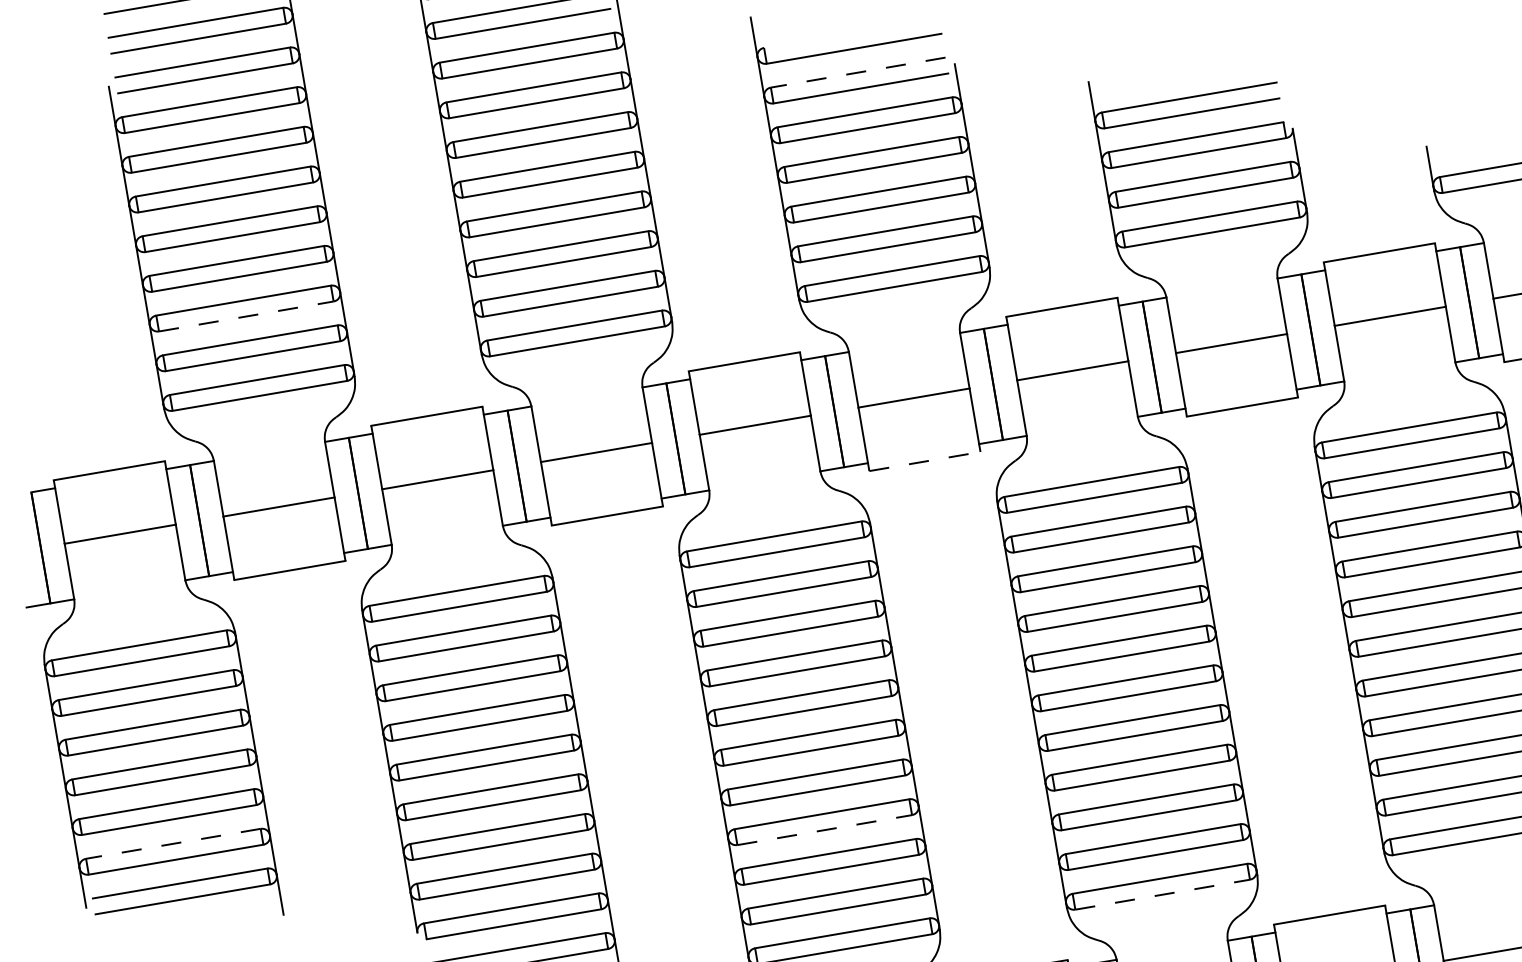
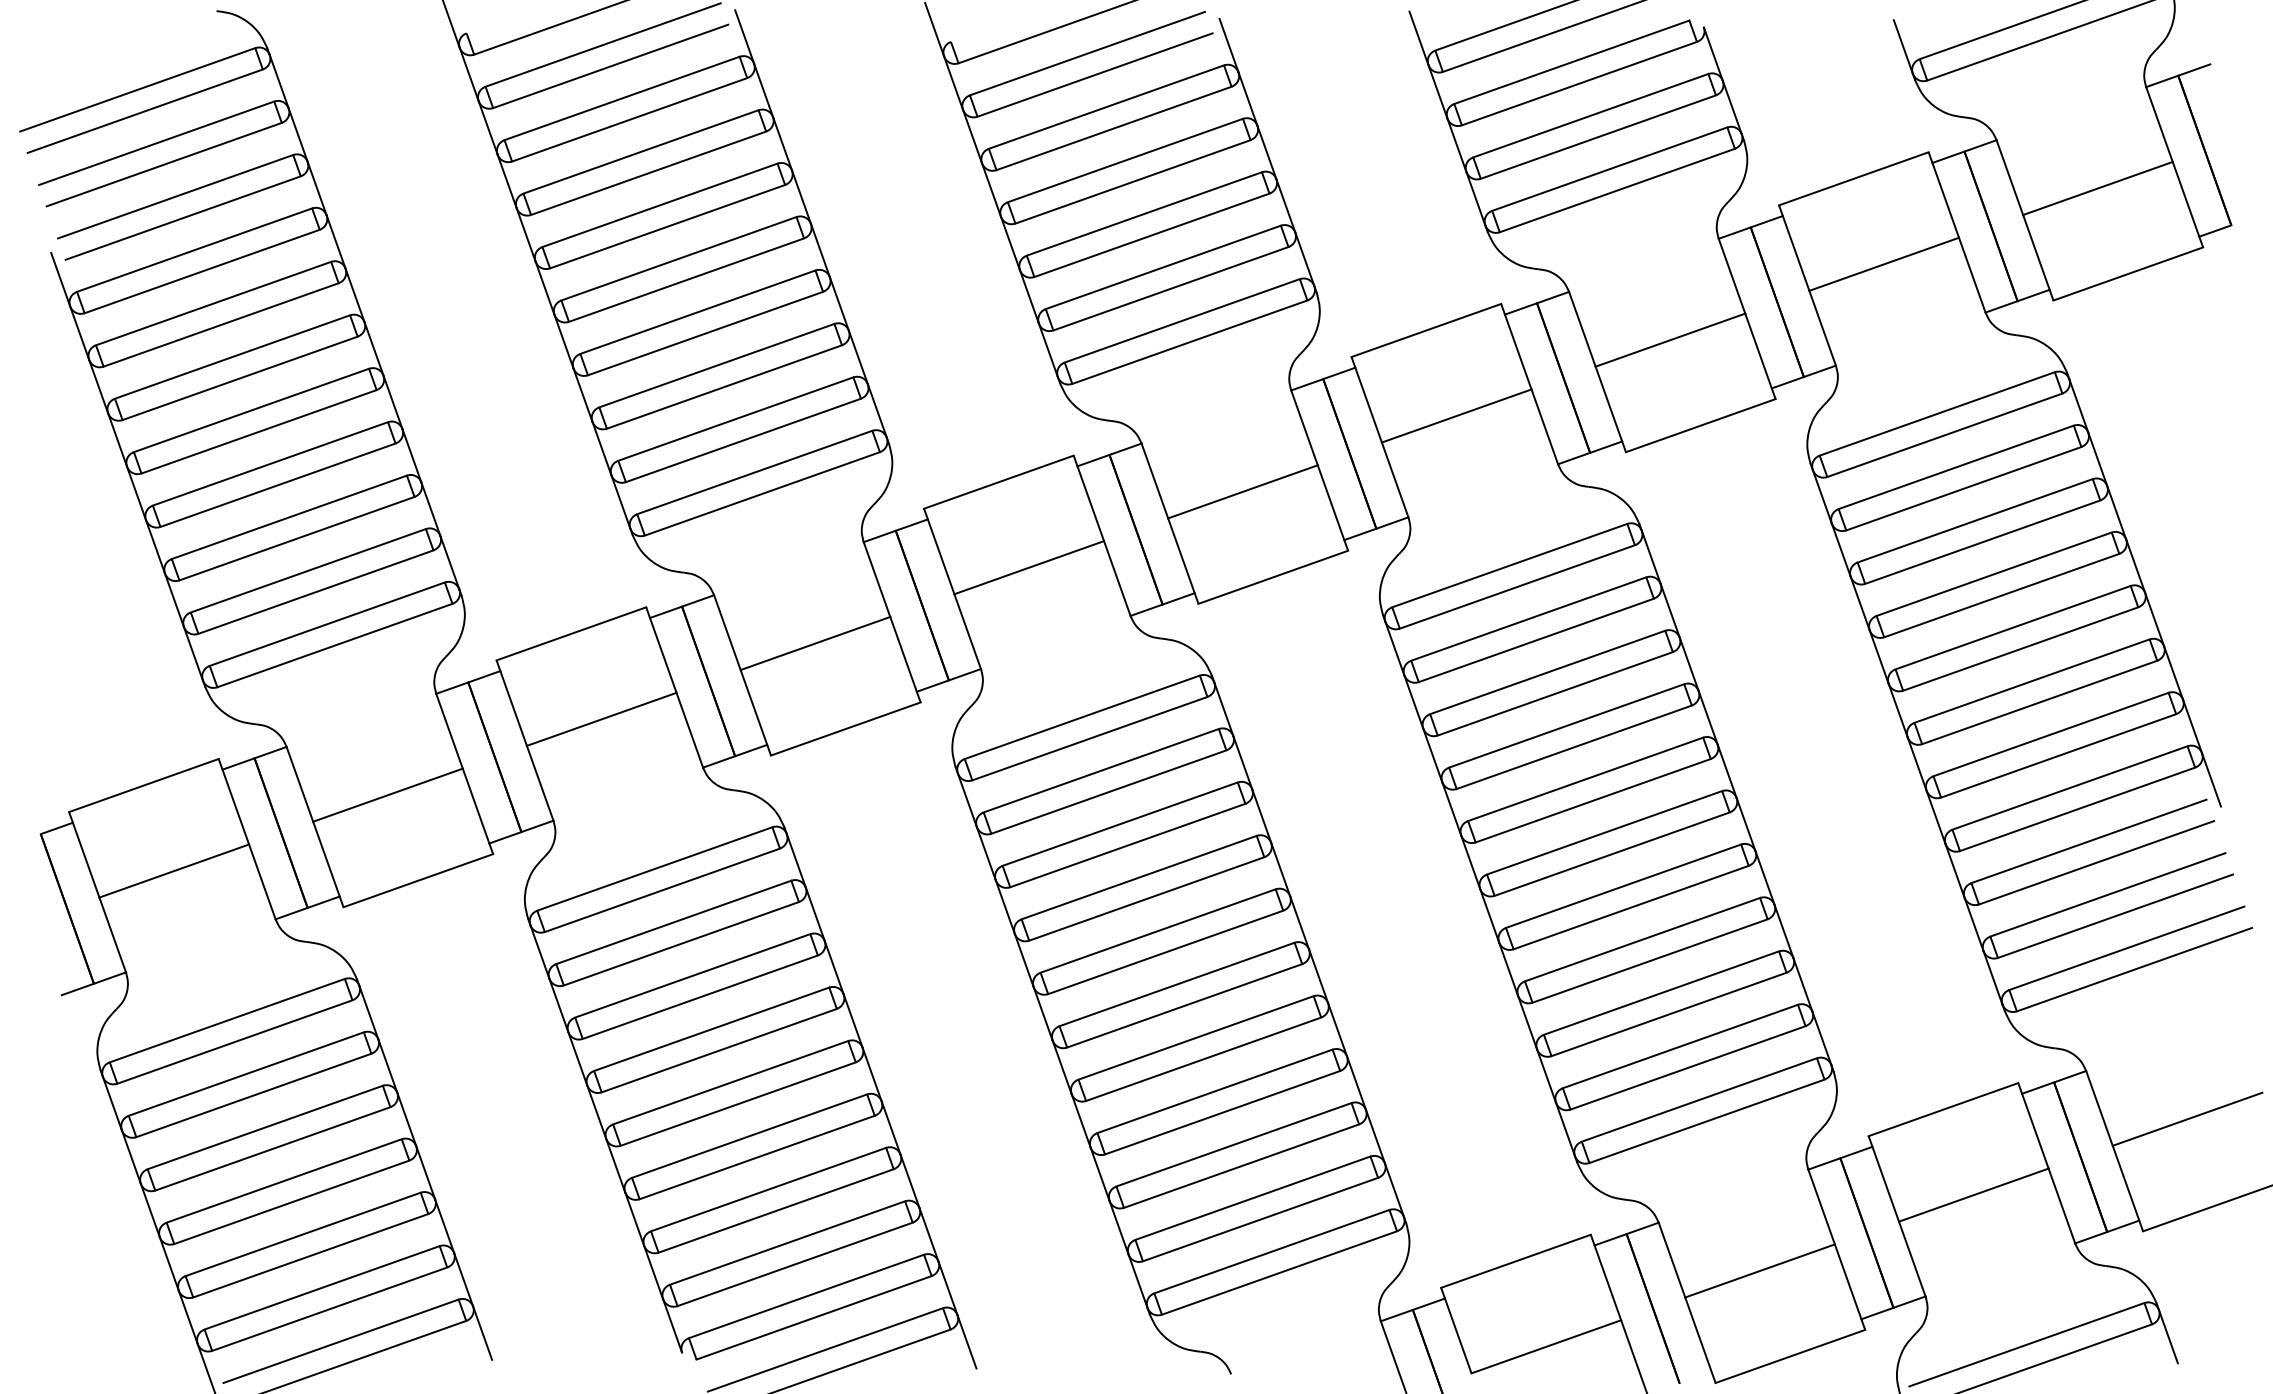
line: (858, 72) -> (1087, 53), dashed -> solid
line: (246, 316) -> (296, 538), dashed -> solid
line: (925, 461) -> (1273, 577), dashed -> solid
line: (824, 829) -> (1222, 1112), dashed -> solid
line: (173, 843) -> (322, 1287), dashed -> solid
line: (1162, 894) -> (1706, 1121), dashed -> solid

